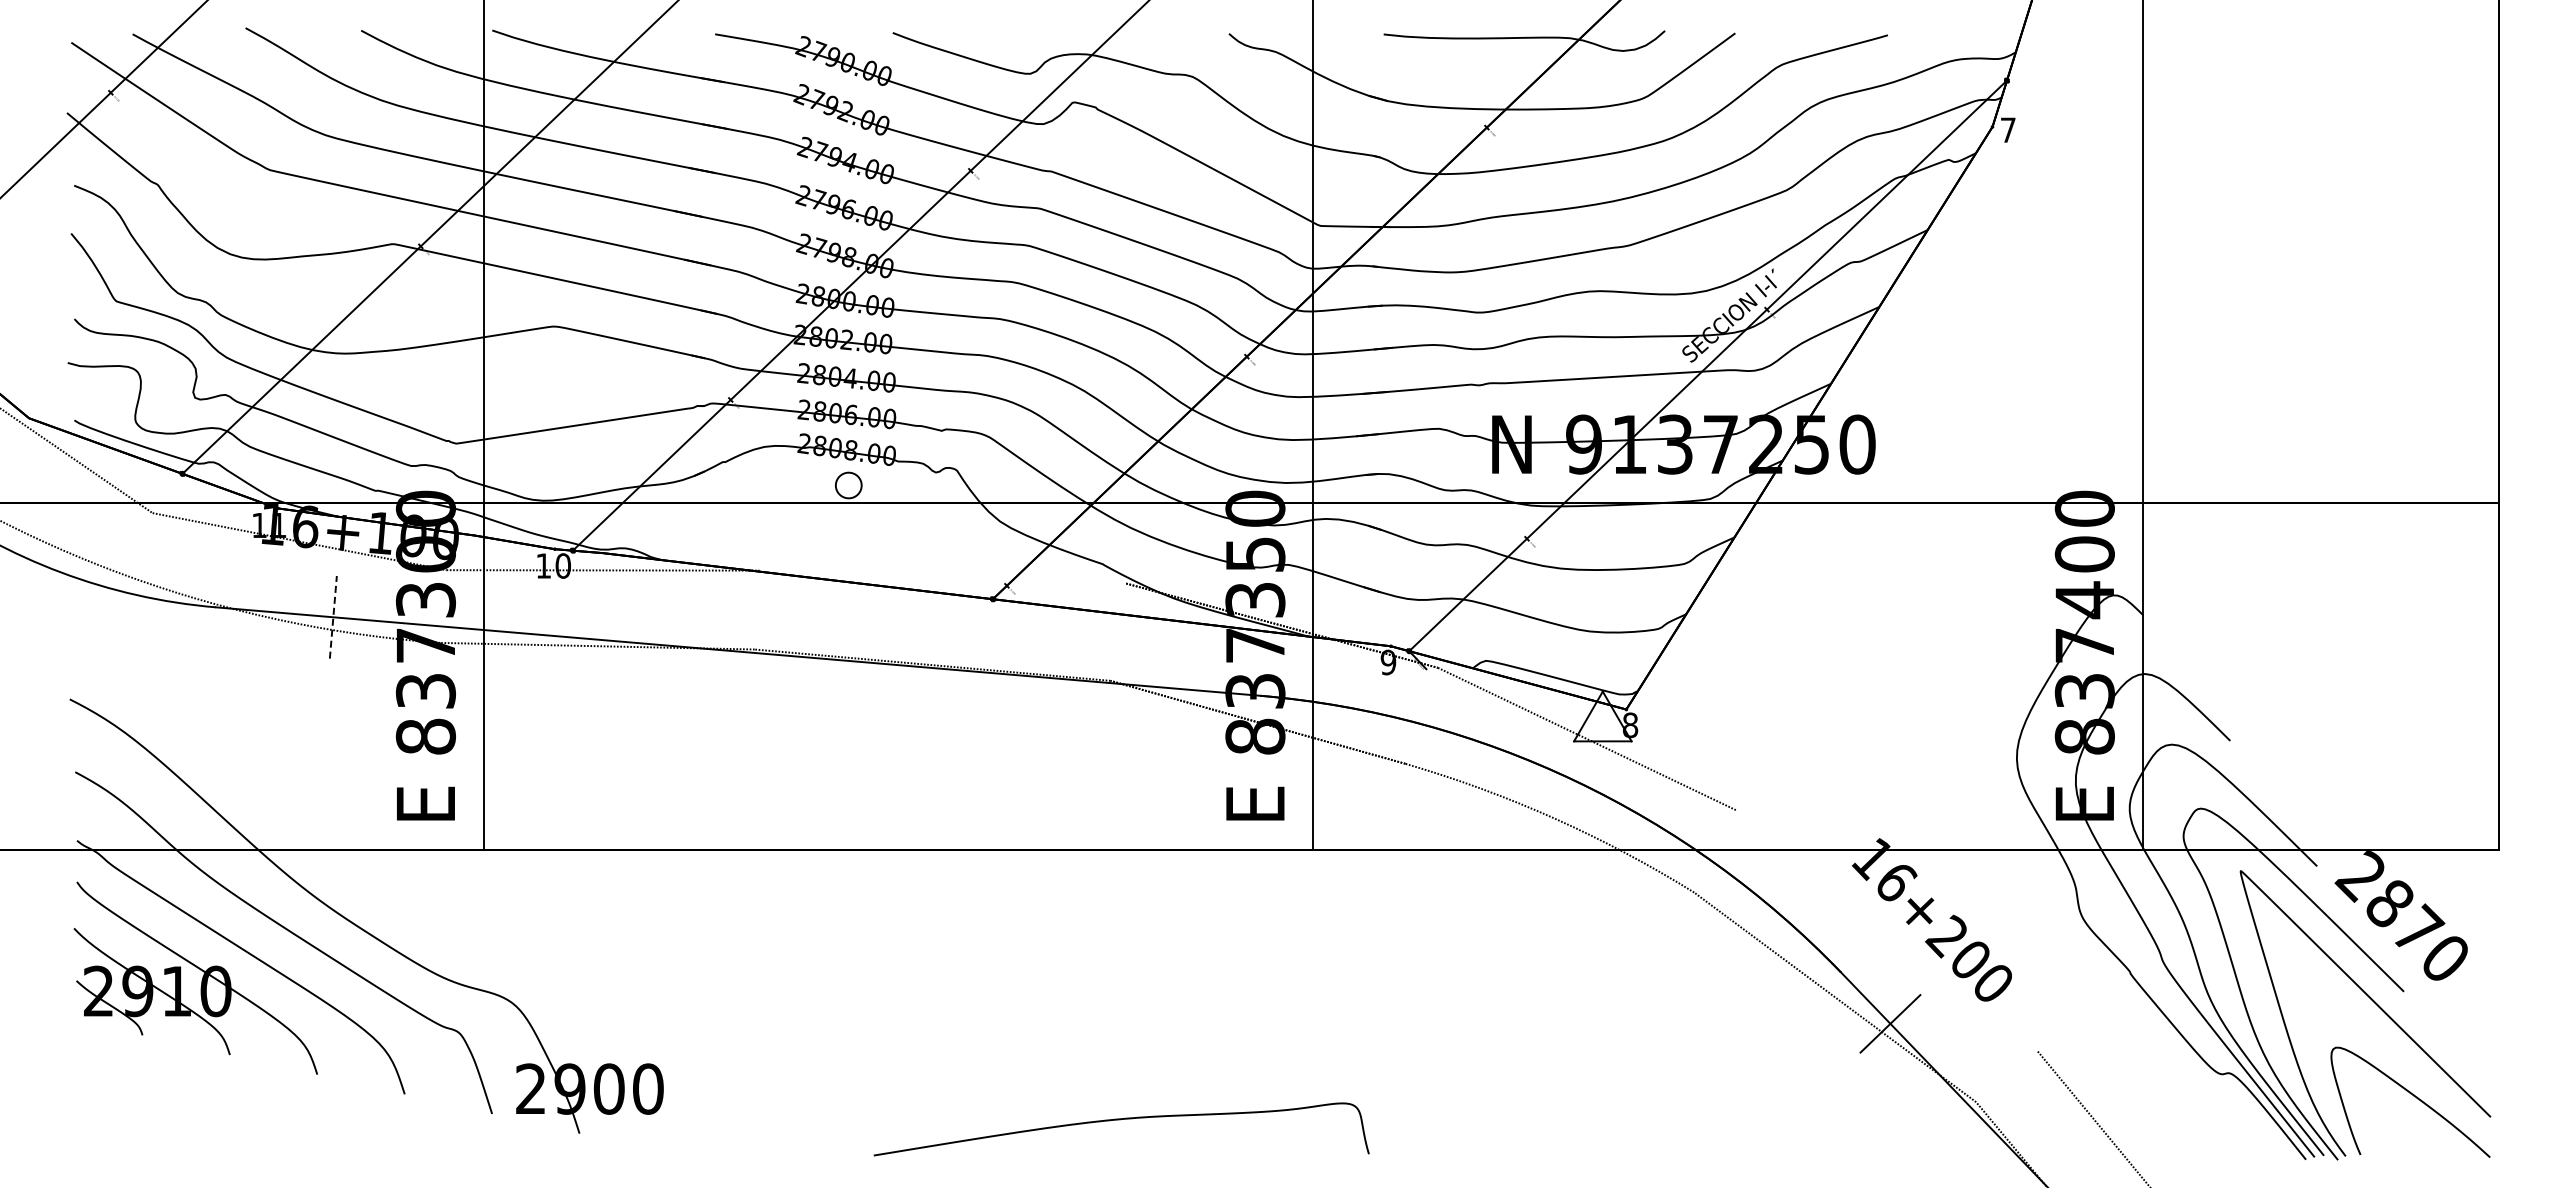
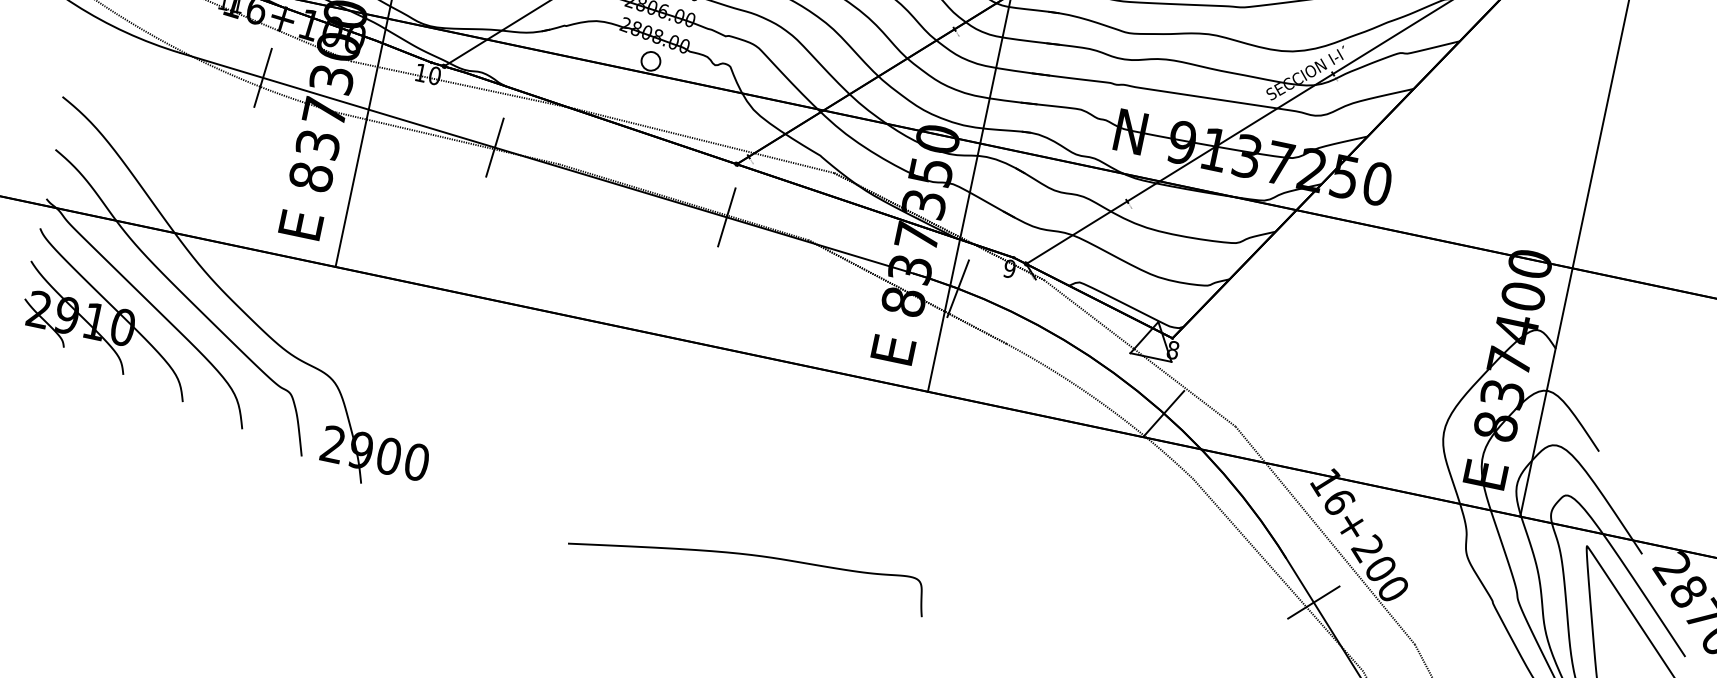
line: (942, 576) -> (704, 140), added
line: (333, 616) -> (263, 77), dashed -> solid
line: (663, 644) -> (494, 147), added
line: (994, 672) -> (726, 216), added
line: (1324, 703) -> (957, 288), added
line: (1635, 812) -> (1163, 413), added
line: (1886, 930) -> (1325, 535), added

